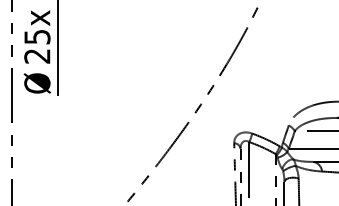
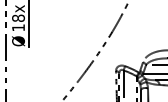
text: (37, 45) -> (18, 22), 25 -> 18

